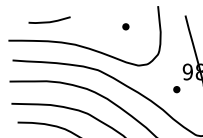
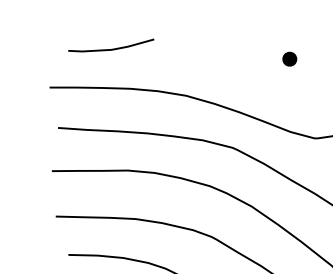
line: (49, 21) -> (111, 48), moved

